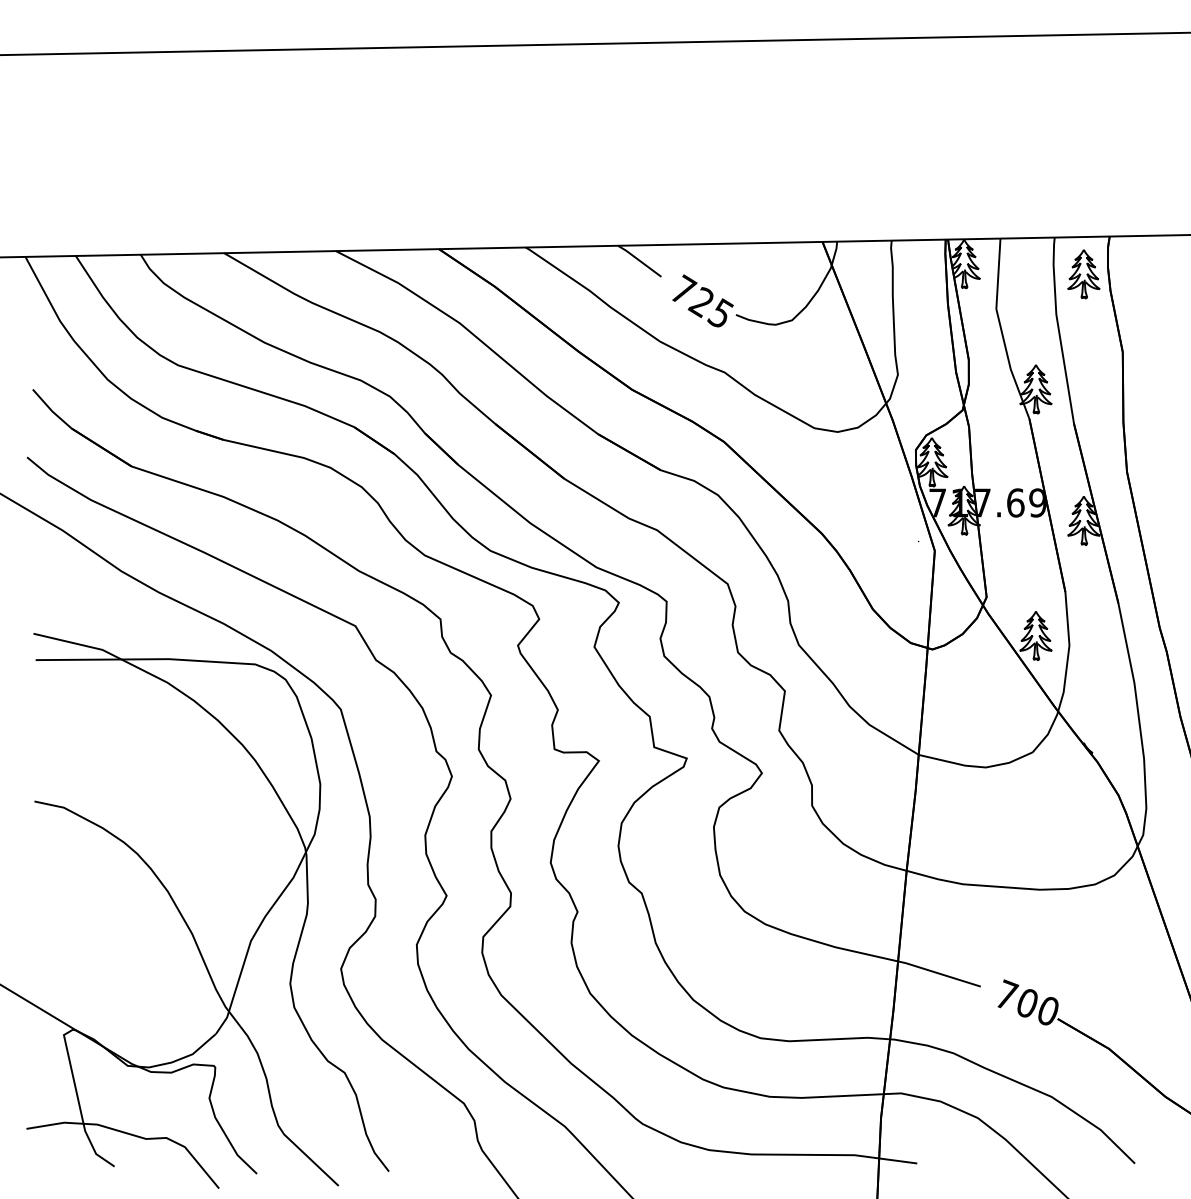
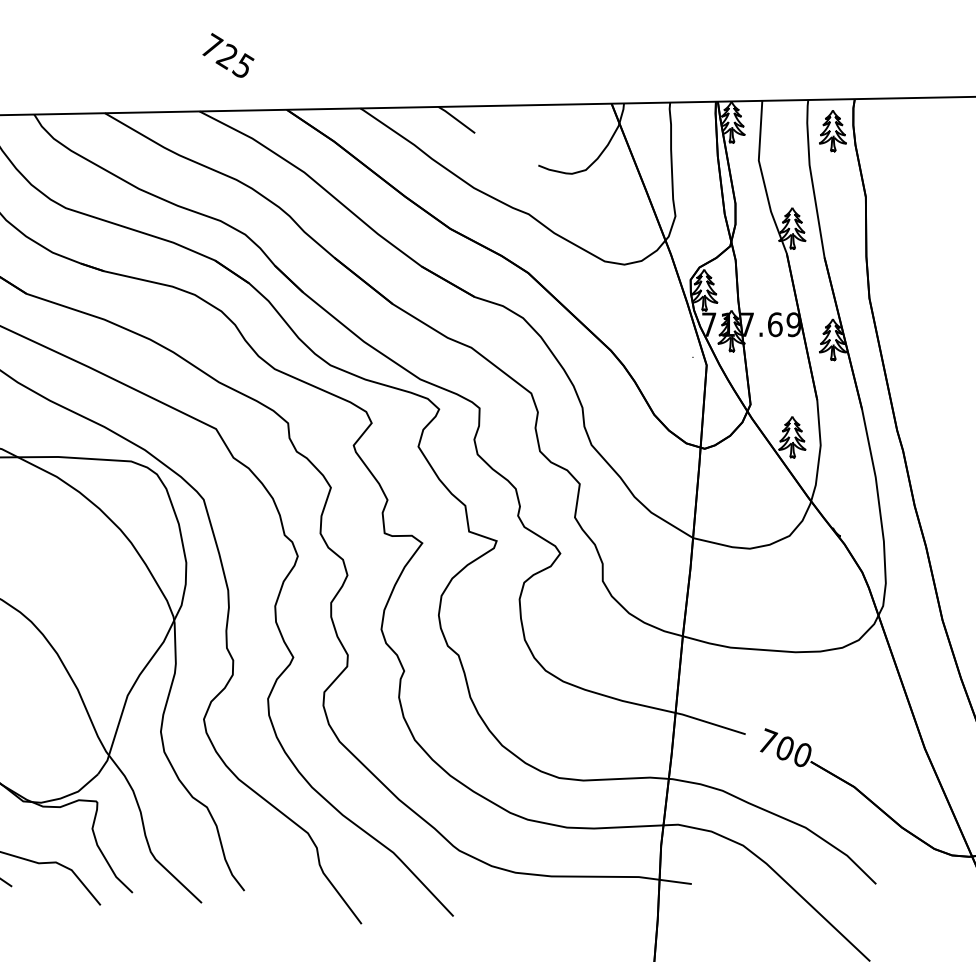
text: (702, 300) -> (227, 55), moved

